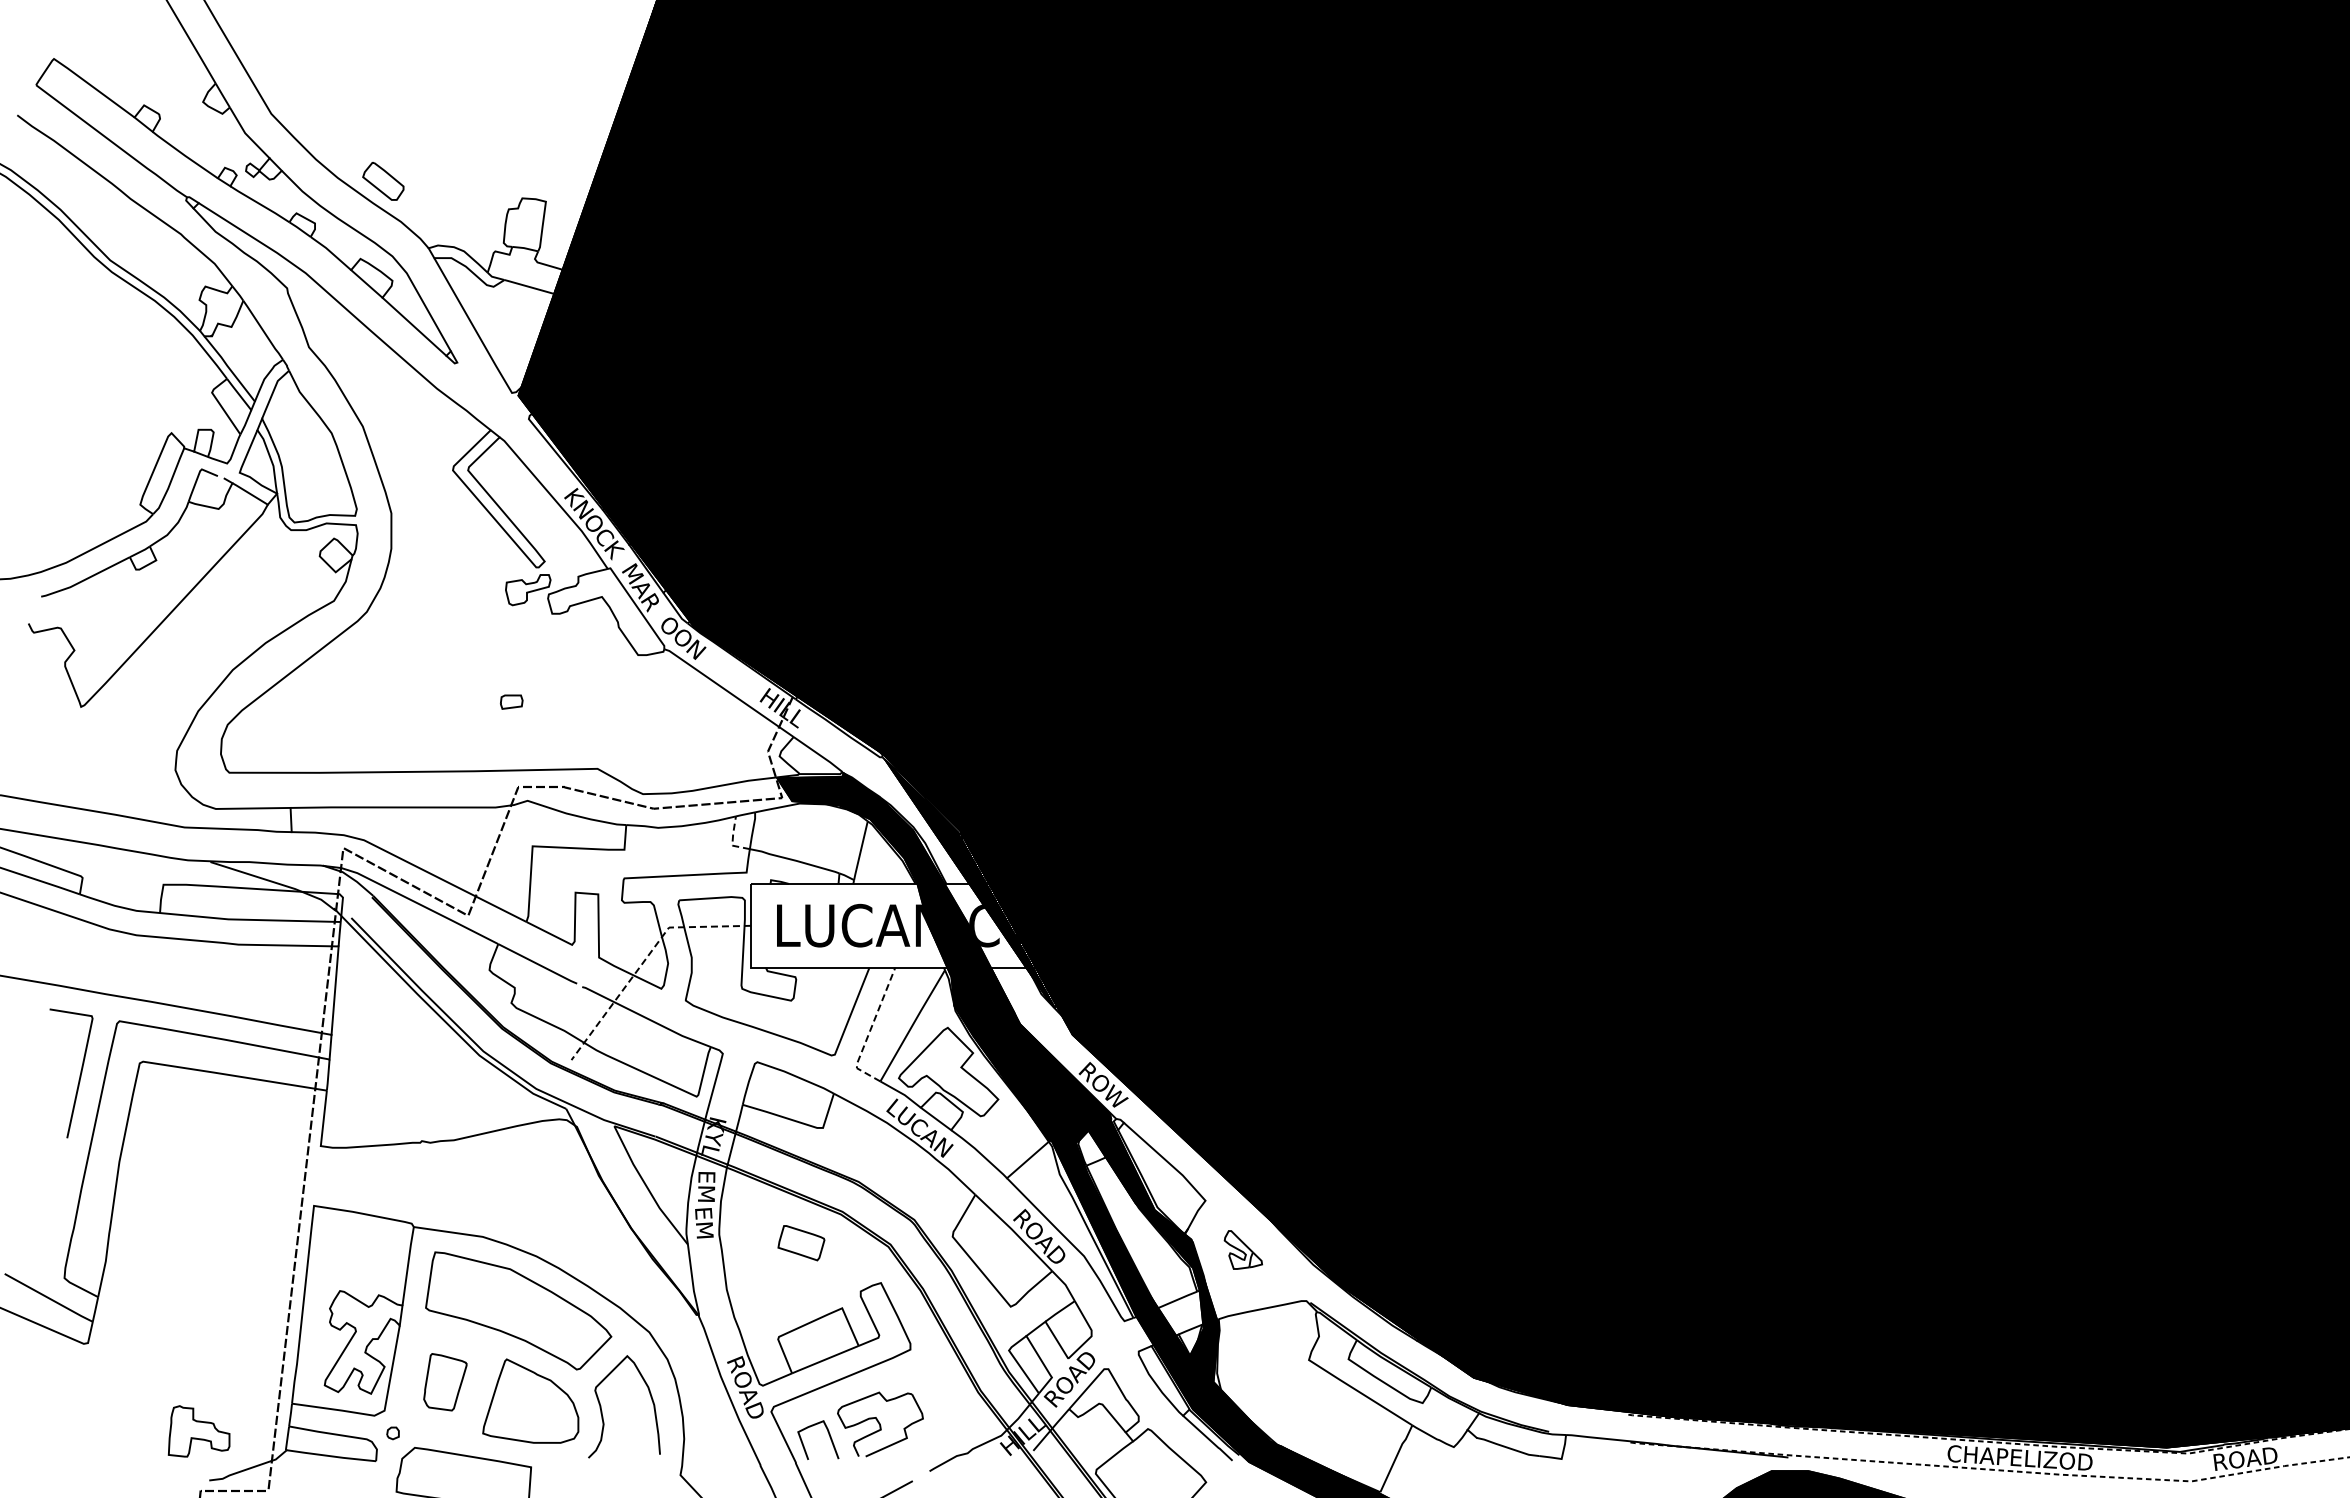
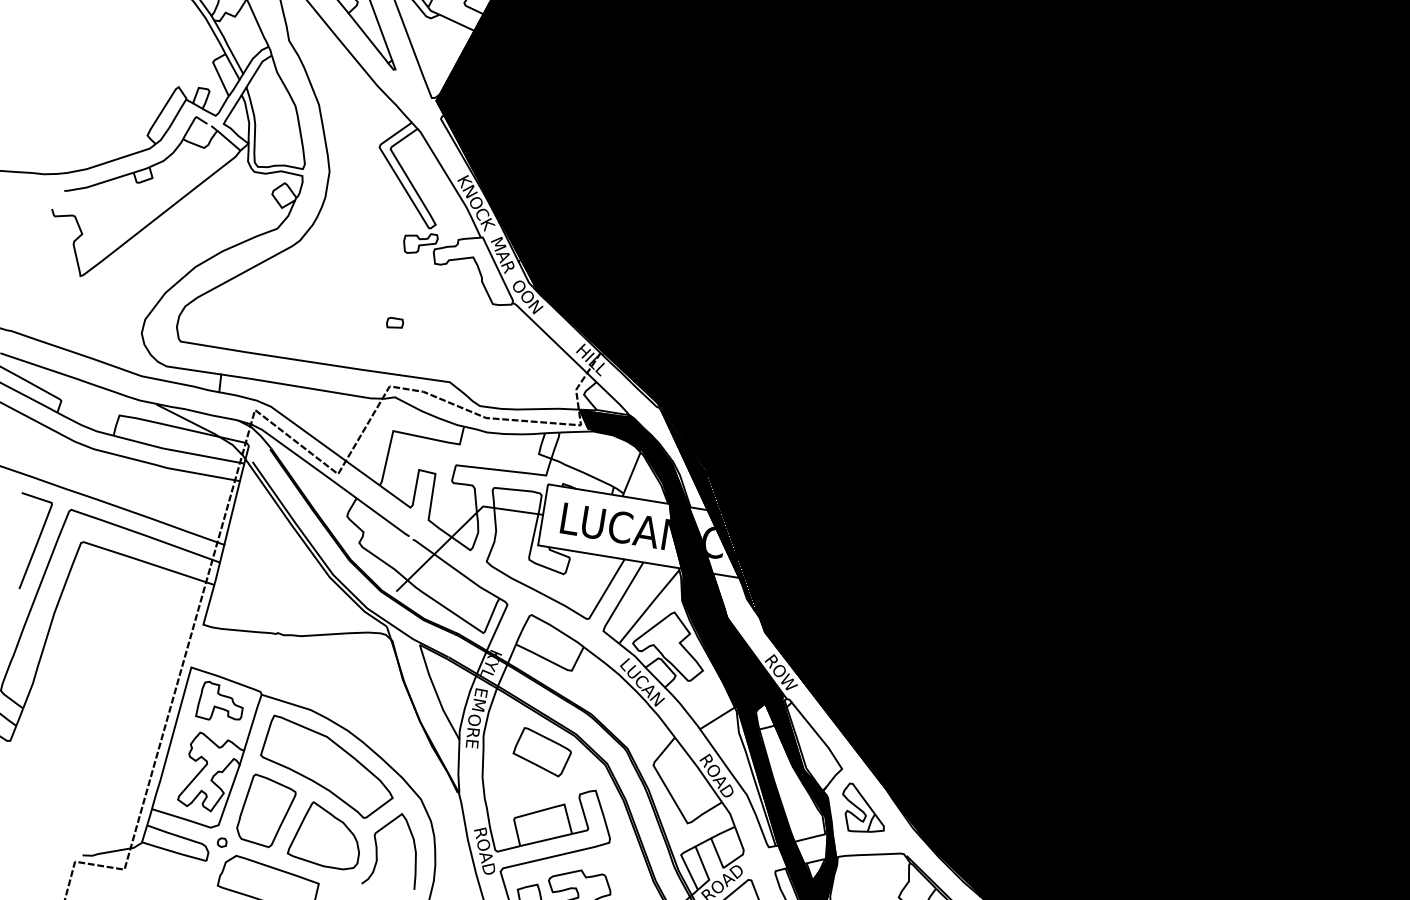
line: (732, 839) -> (539, 449), dashed -> solid
line: (644, 960) -> (461, 527), dashed -> solid
line: (869, 1031) -> (617, 605), dashed -> solid
text: (704, 1230) -> (473, 731), EM -> ORE
part: (801, 1242) -> (542, 751), size x1.67
part: (1243, 1249) -> (864, 809), size x1.67
part: (445, 1382) -> (266, 811), size x1.67
part: (198, 1431) -> (220, 702), moved

